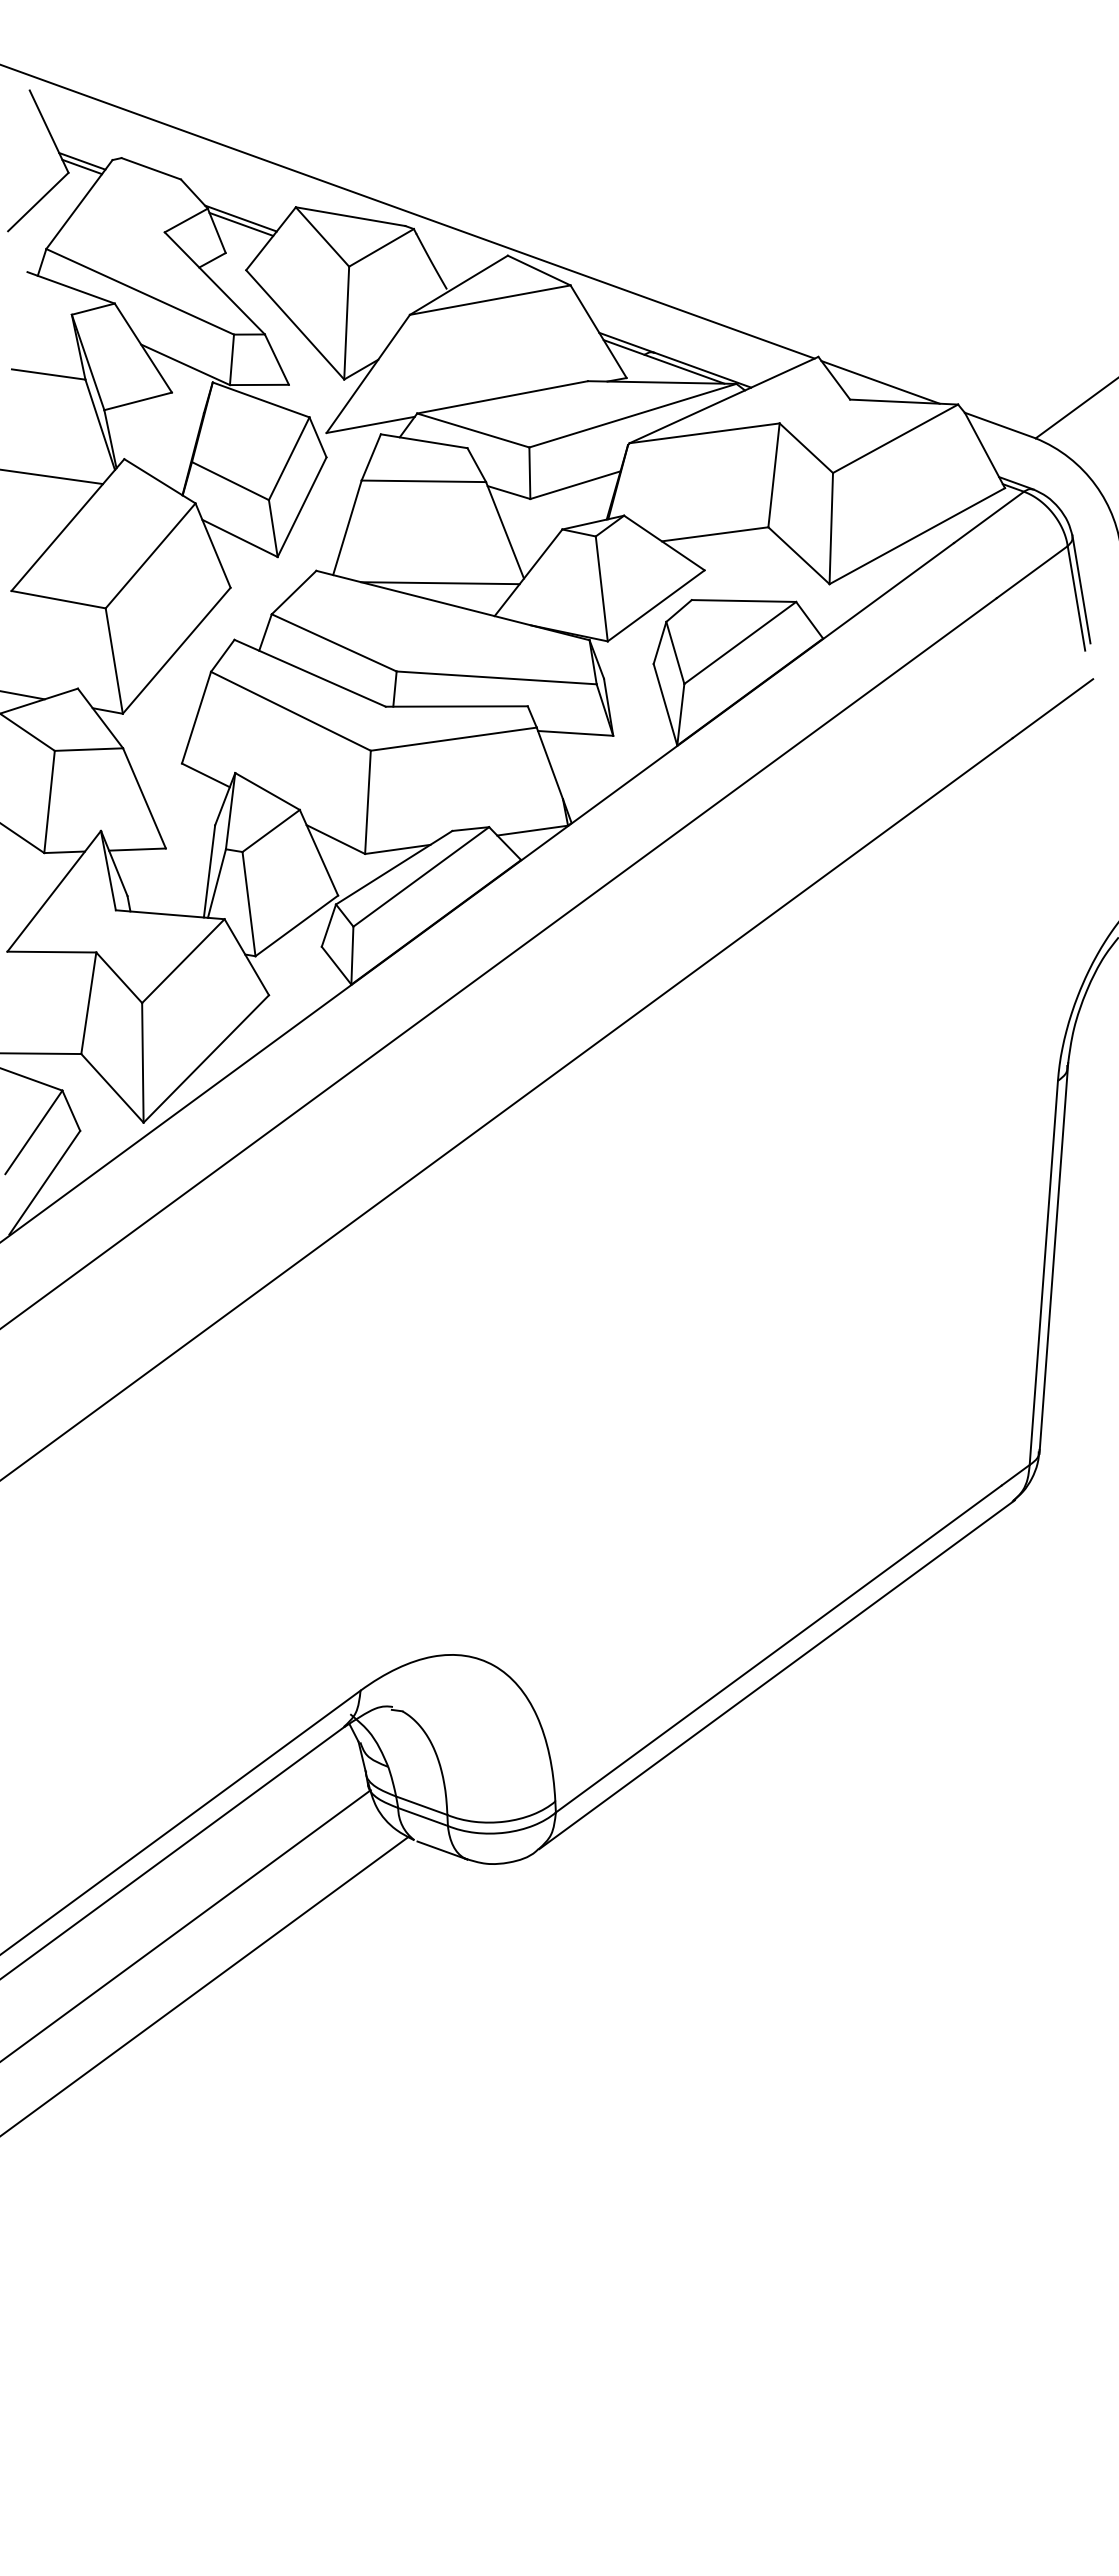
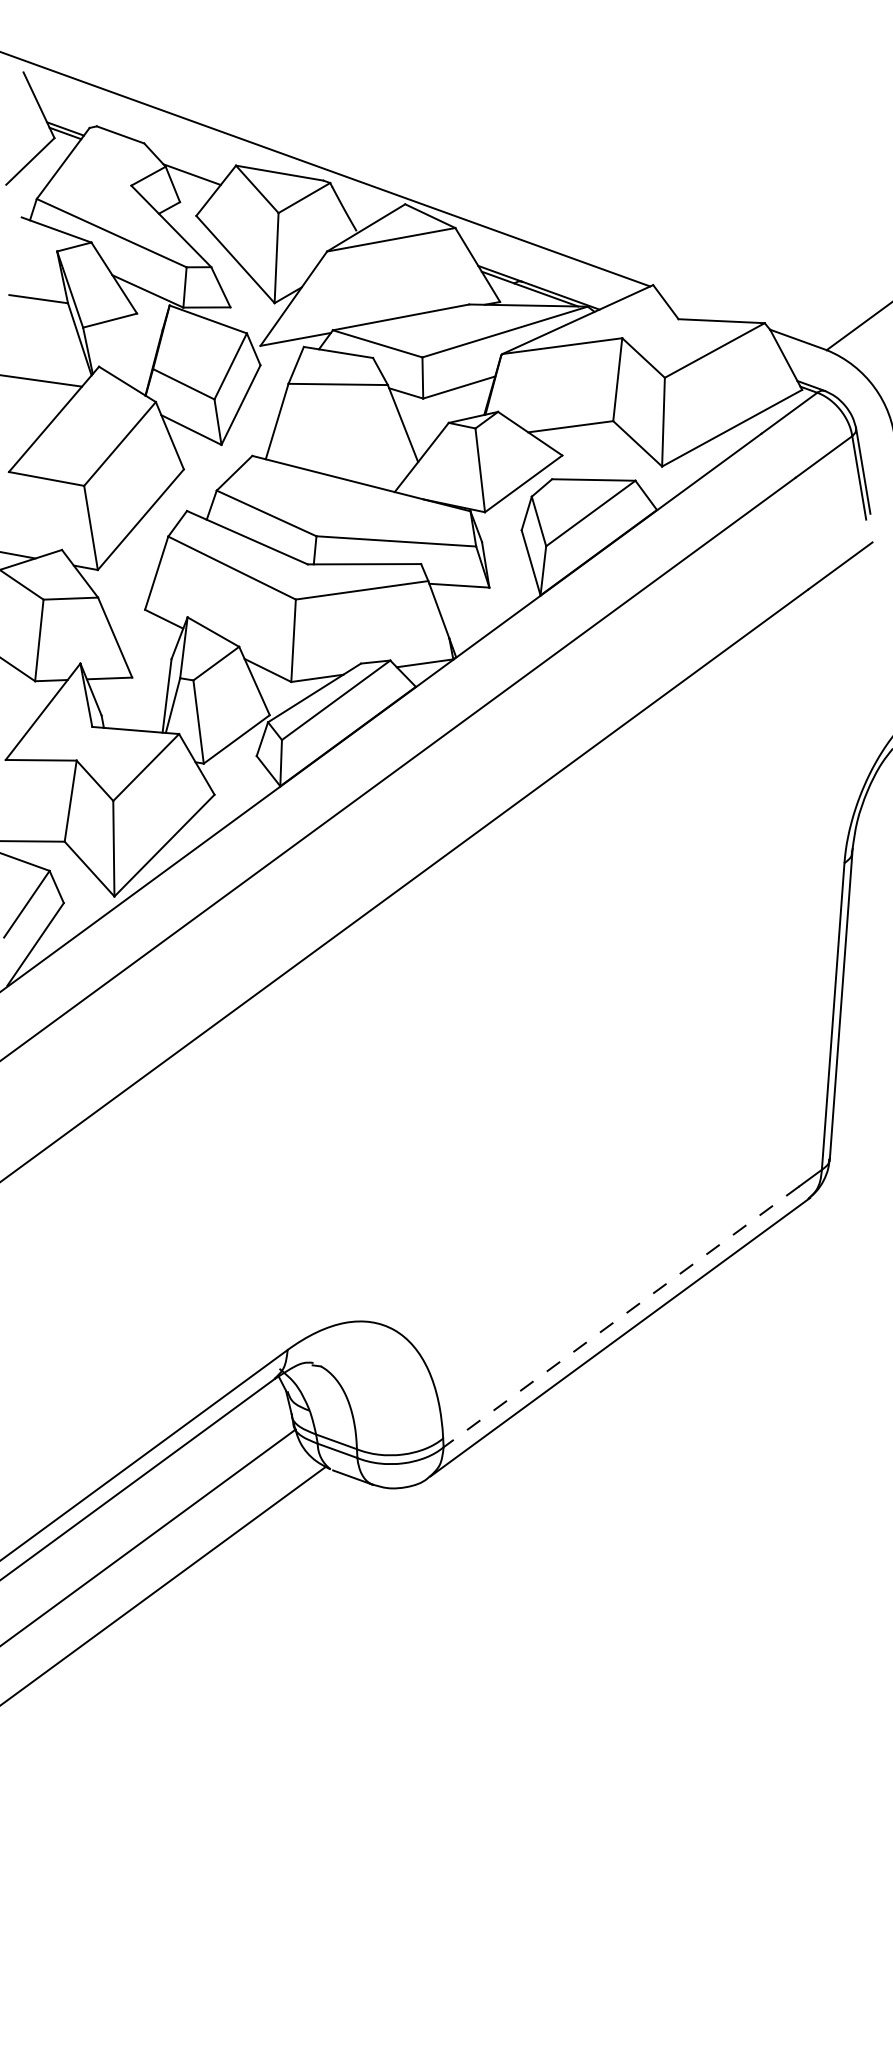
line: (241, 223) -> (192, 178), removed
line: (880, 382) -> (702, 305), removed
line: (440, 583) -> (351, 466), removed
line: (778, 1649) -> (621, 1317), solid -> dashed

